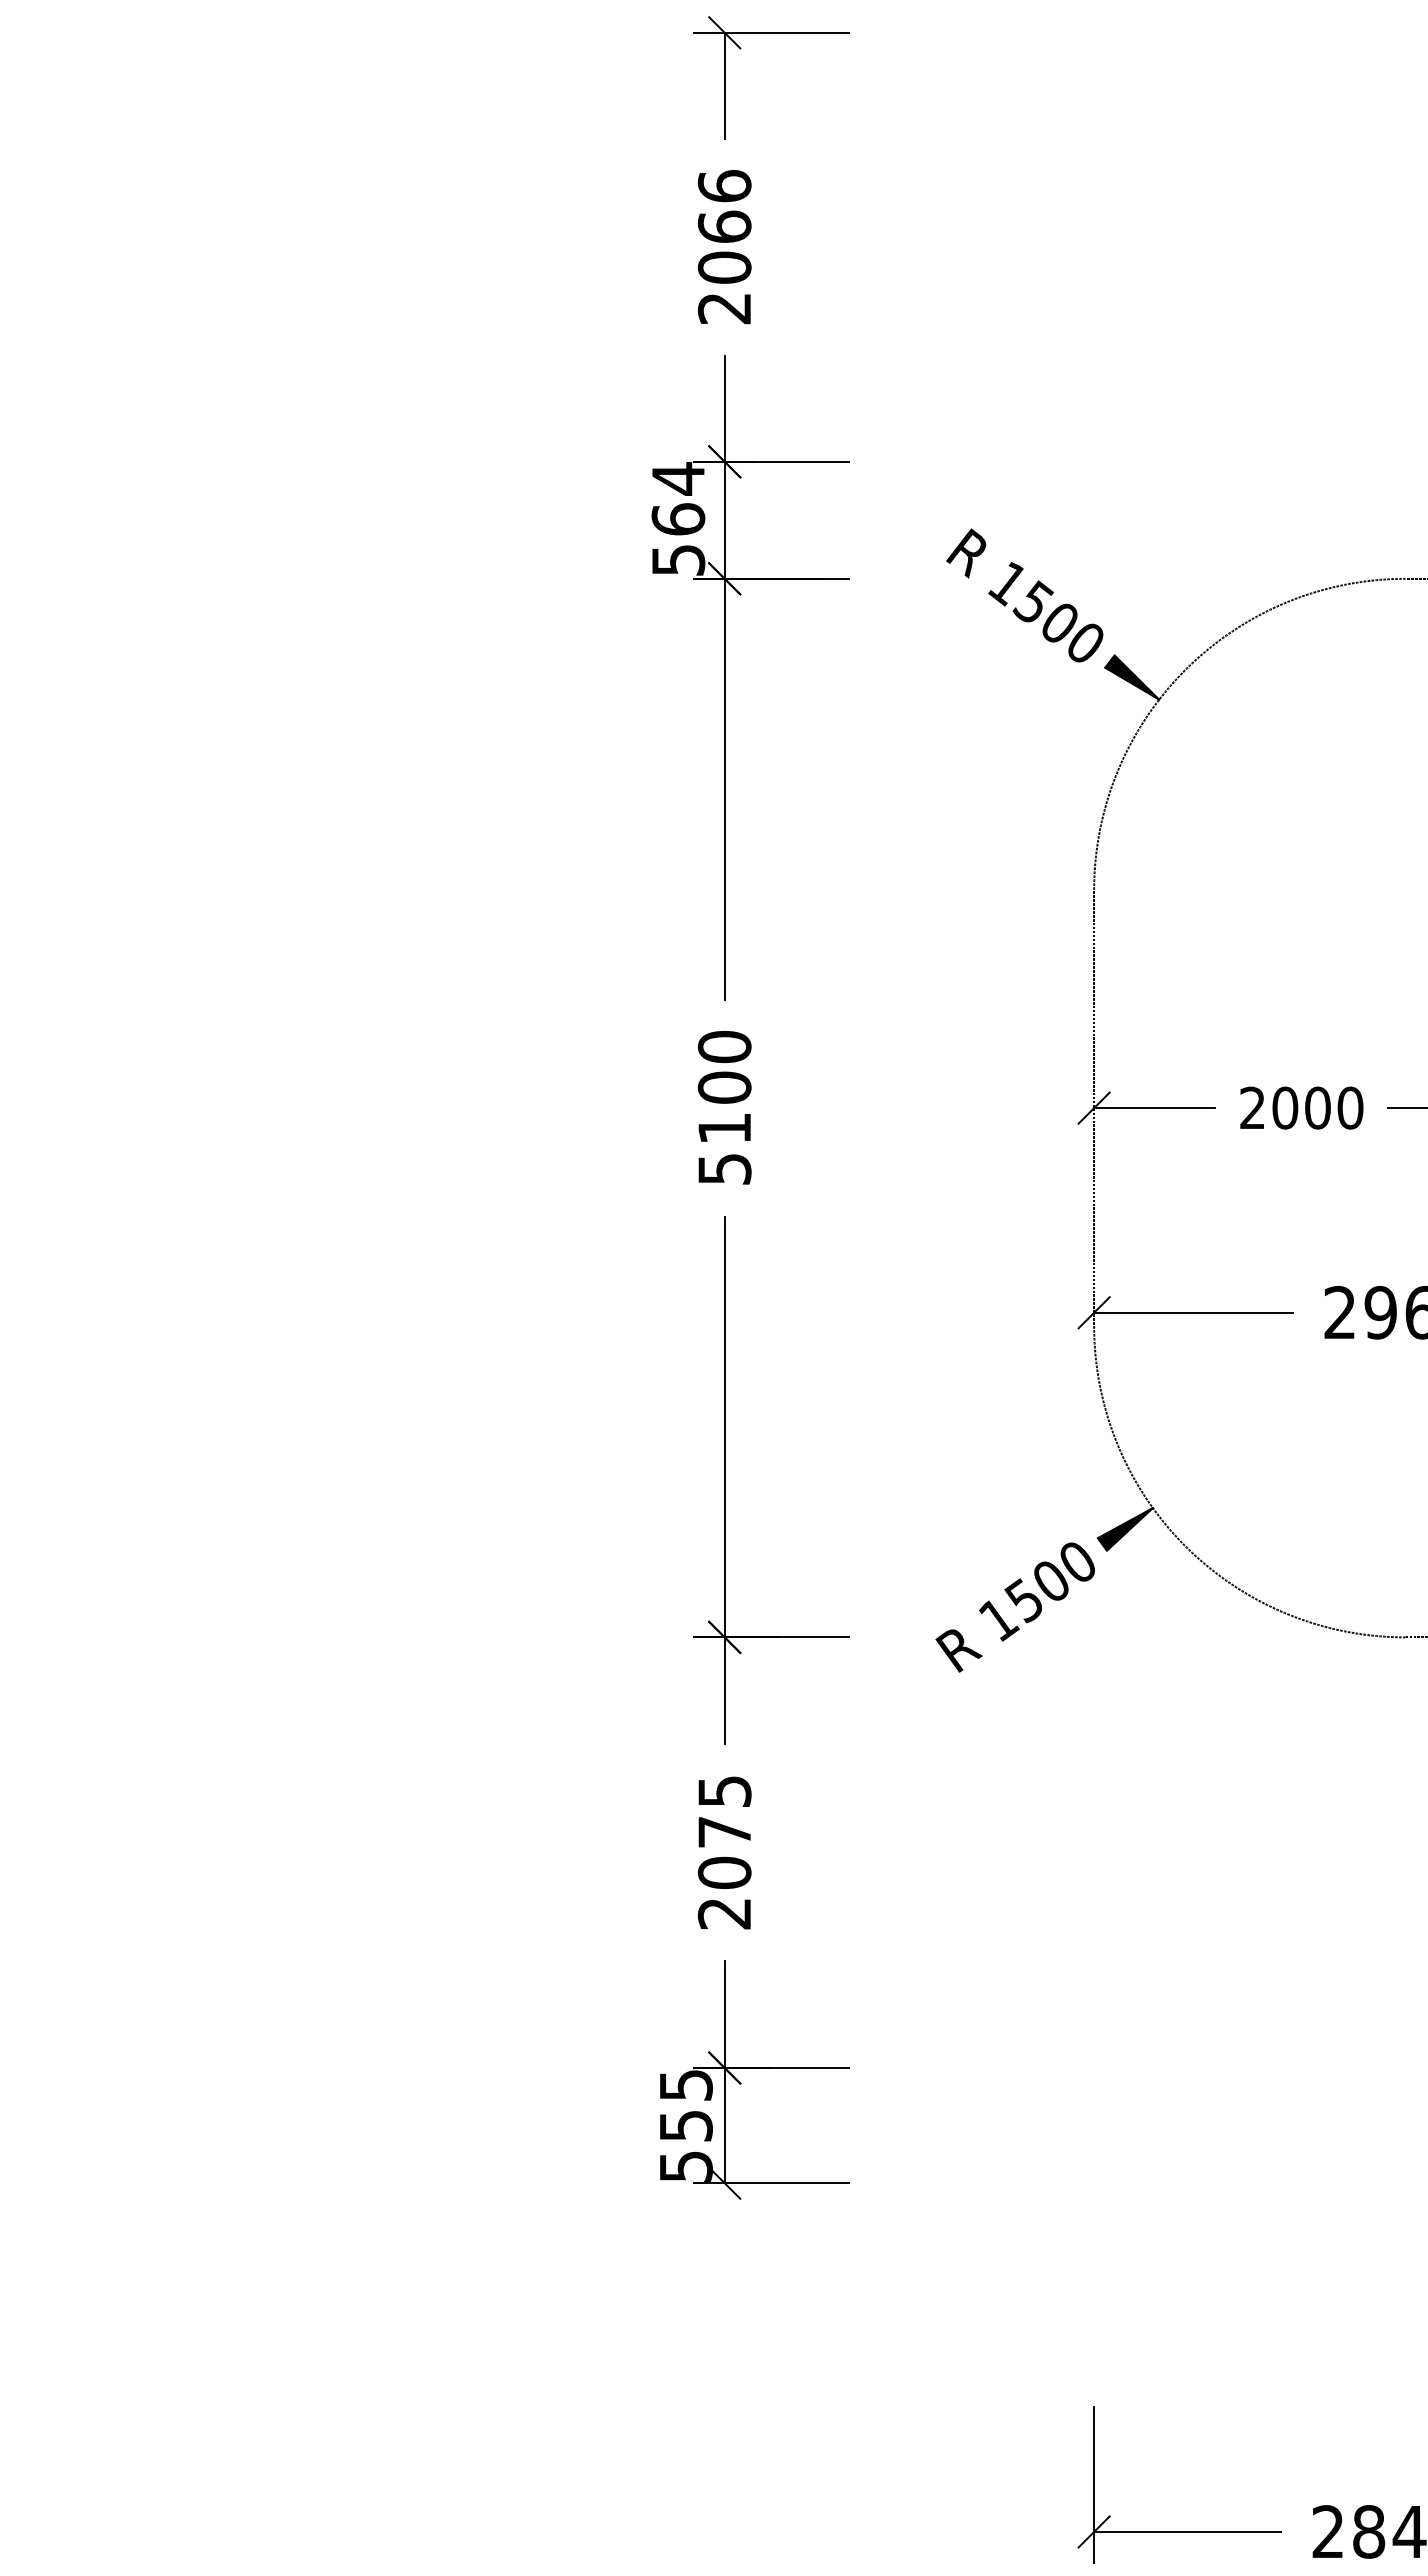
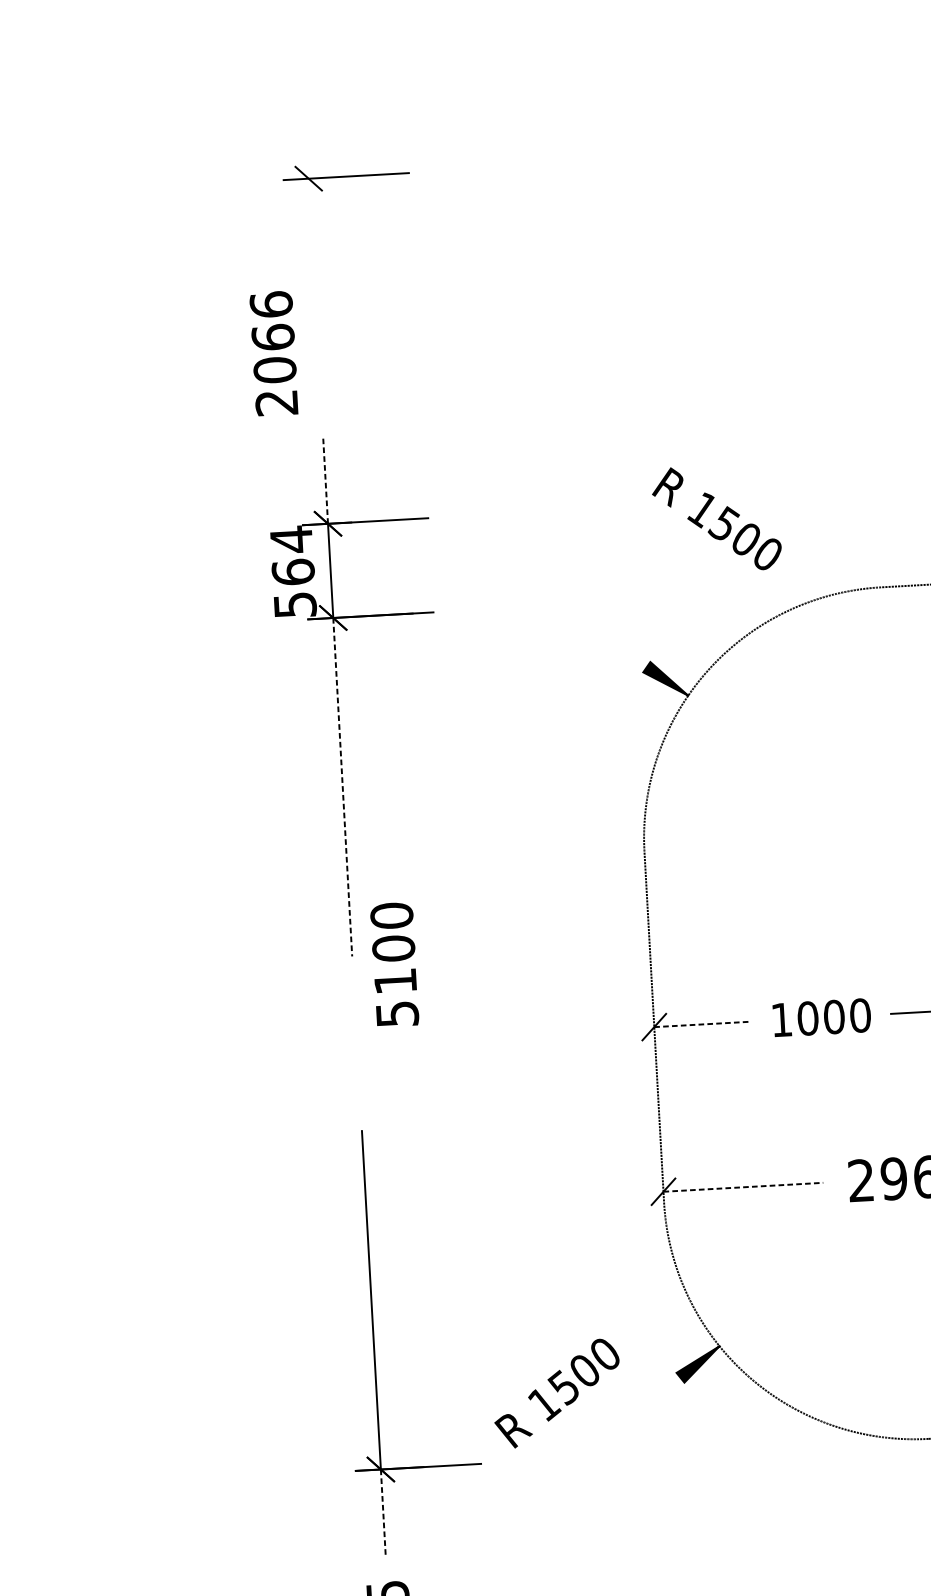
line: (724, 85) -> (310, 221), removed
text: (724, 247) -> (273, 353), moved
line: (724, 408) -> (325, 480), solid -> dashed
text: (1024, 595) -> (716, 518), moved
line: (724, 789) -> (342, 787), solid -> dashed
text: (724, 1107) -> (394, 964), moved
text: (1252, 1107) -> (781, 1019), 2000 -> 1000
line: (1154, 1108) -> (702, 1024), solid -> dashed
line: (1193, 1312) -> (743, 1187), solid -> dashed
text: (1014, 1607) -> (556, 1393), moved
line: (724, 1691) -> (383, 1513), solid -> dashed

